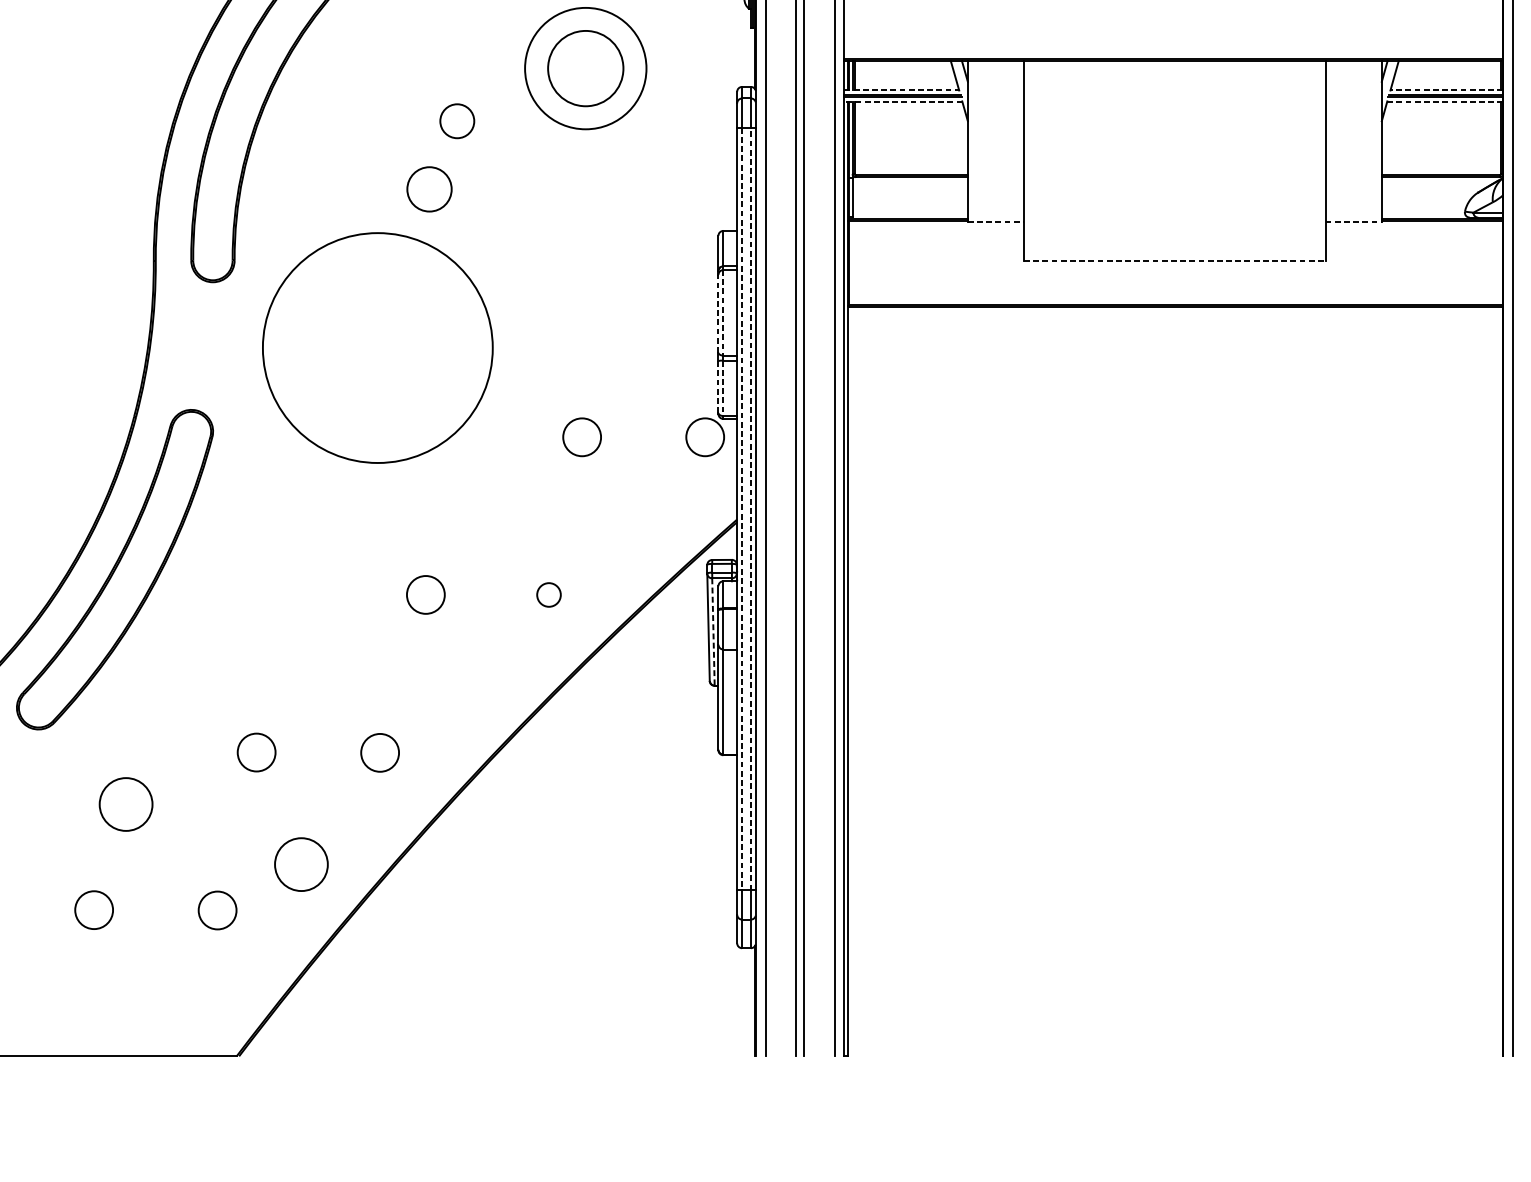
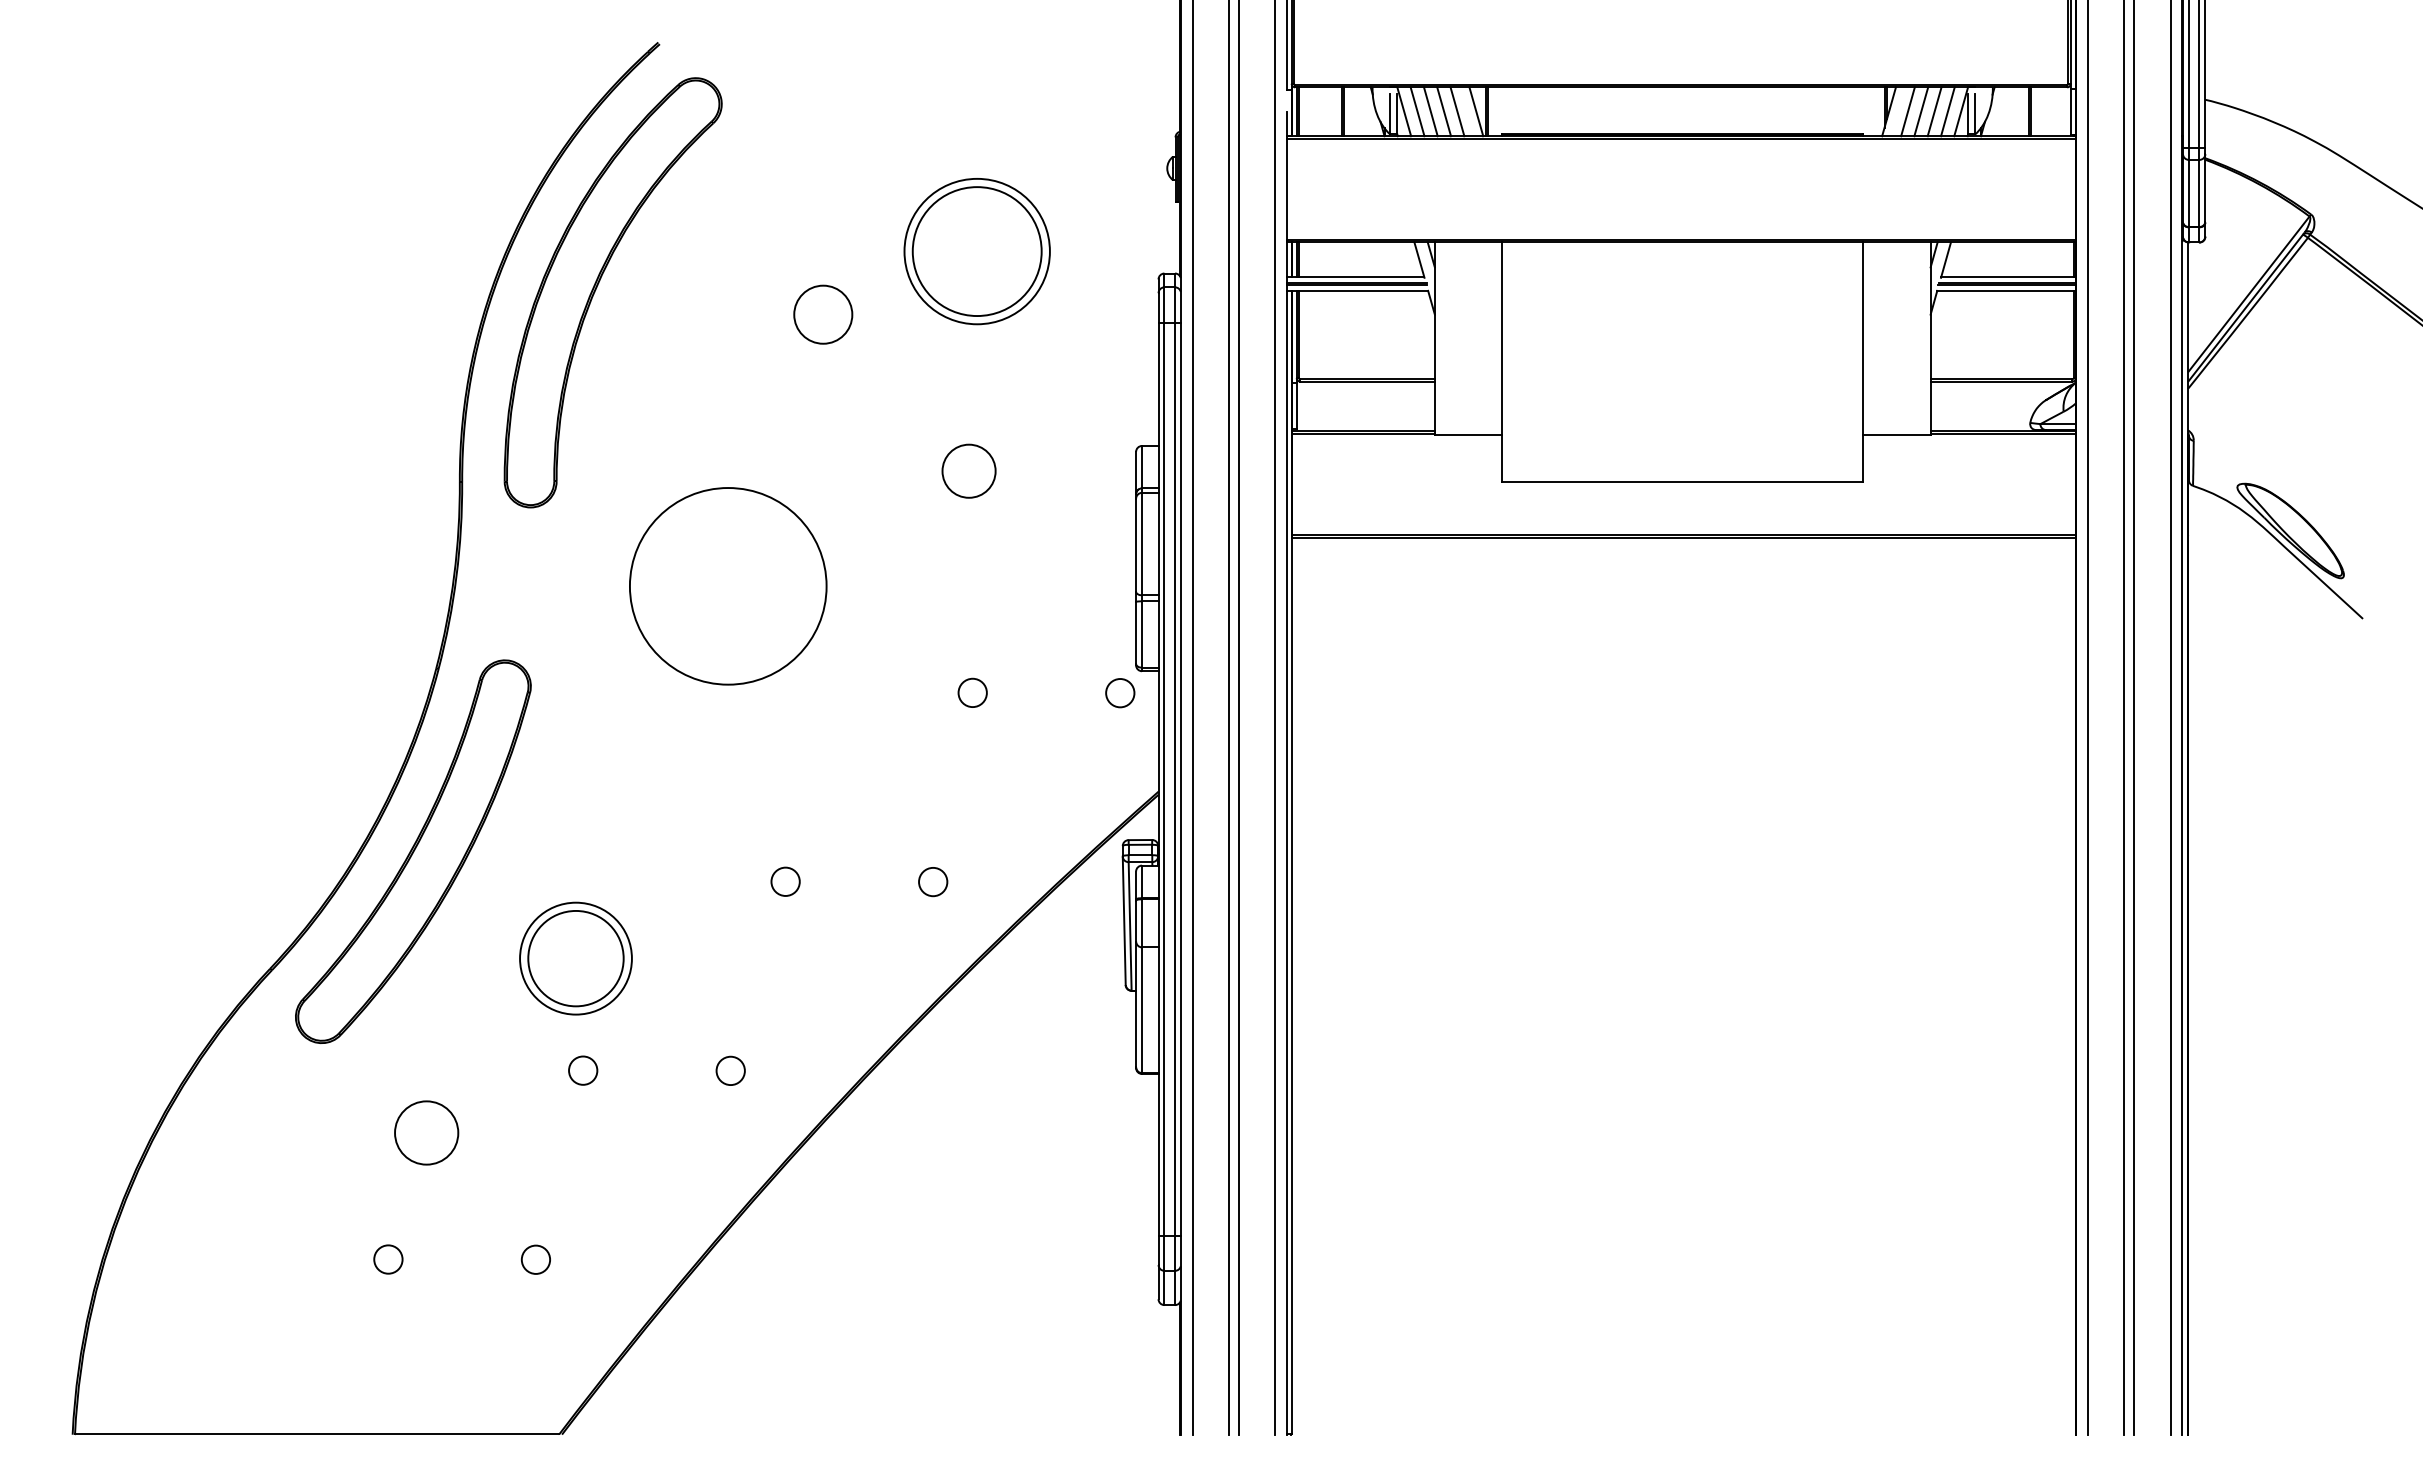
circle: (585, 68) -> (976, 251), size x1.43
line: (901, 90) -> (1355, 277), dashed -> solid
line: (1446, 90) -> (2008, 277), dashed -> solid
line: (903, 101) -> (1357, 291), dashed -> solid
line: (1445, 101) -> (2007, 291), dashed -> solid
circle: (457, 121) -> (823, 314), size x1.43
circle: (429, 188) -> (968, 470), moved
line: (995, 222) -> (1468, 435), dashed -> solid
line: (1354, 222) -> (1897, 435), dashed -> solid
line: (1174, 261) -> (1682, 482), dashed -> solid
line: (723, 313) -> (1142, 544), dashed -> solid
line: (718, 314) -> (1136, 545), dashed -> solid
circle: (378, 348) -> (728, 586), size x0.71
line: (718, 386) -> (1136, 632), dashed -> solid
line: (723, 389) -> (1142, 635), dashed -> solid
circle: (581, 436) -> (972, 692), size x0.62
circle: (705, 437) -> (1120, 693), size x0.62
line: (742, 509) -> (1164, 779), dashed -> solid
line: (751, 509) -> (1175, 779), dashed -> solid
circle: (425, 594) -> (785, 881), size x0.62
line: (713, 632) -> (1130, 926), dashed -> solid
part: (250, 658) -> (575, 958), added
circle: (257, 752) -> (583, 1070), size x0.62
circle: (379, 752) -> (730, 1070), size x0.62
circle: (301, 864) -> (636, 1204), removed
circle: (94, 910) -> (388, 1259), size x0.62
circle: (216, 910) -> (535, 1259), size x0.62

